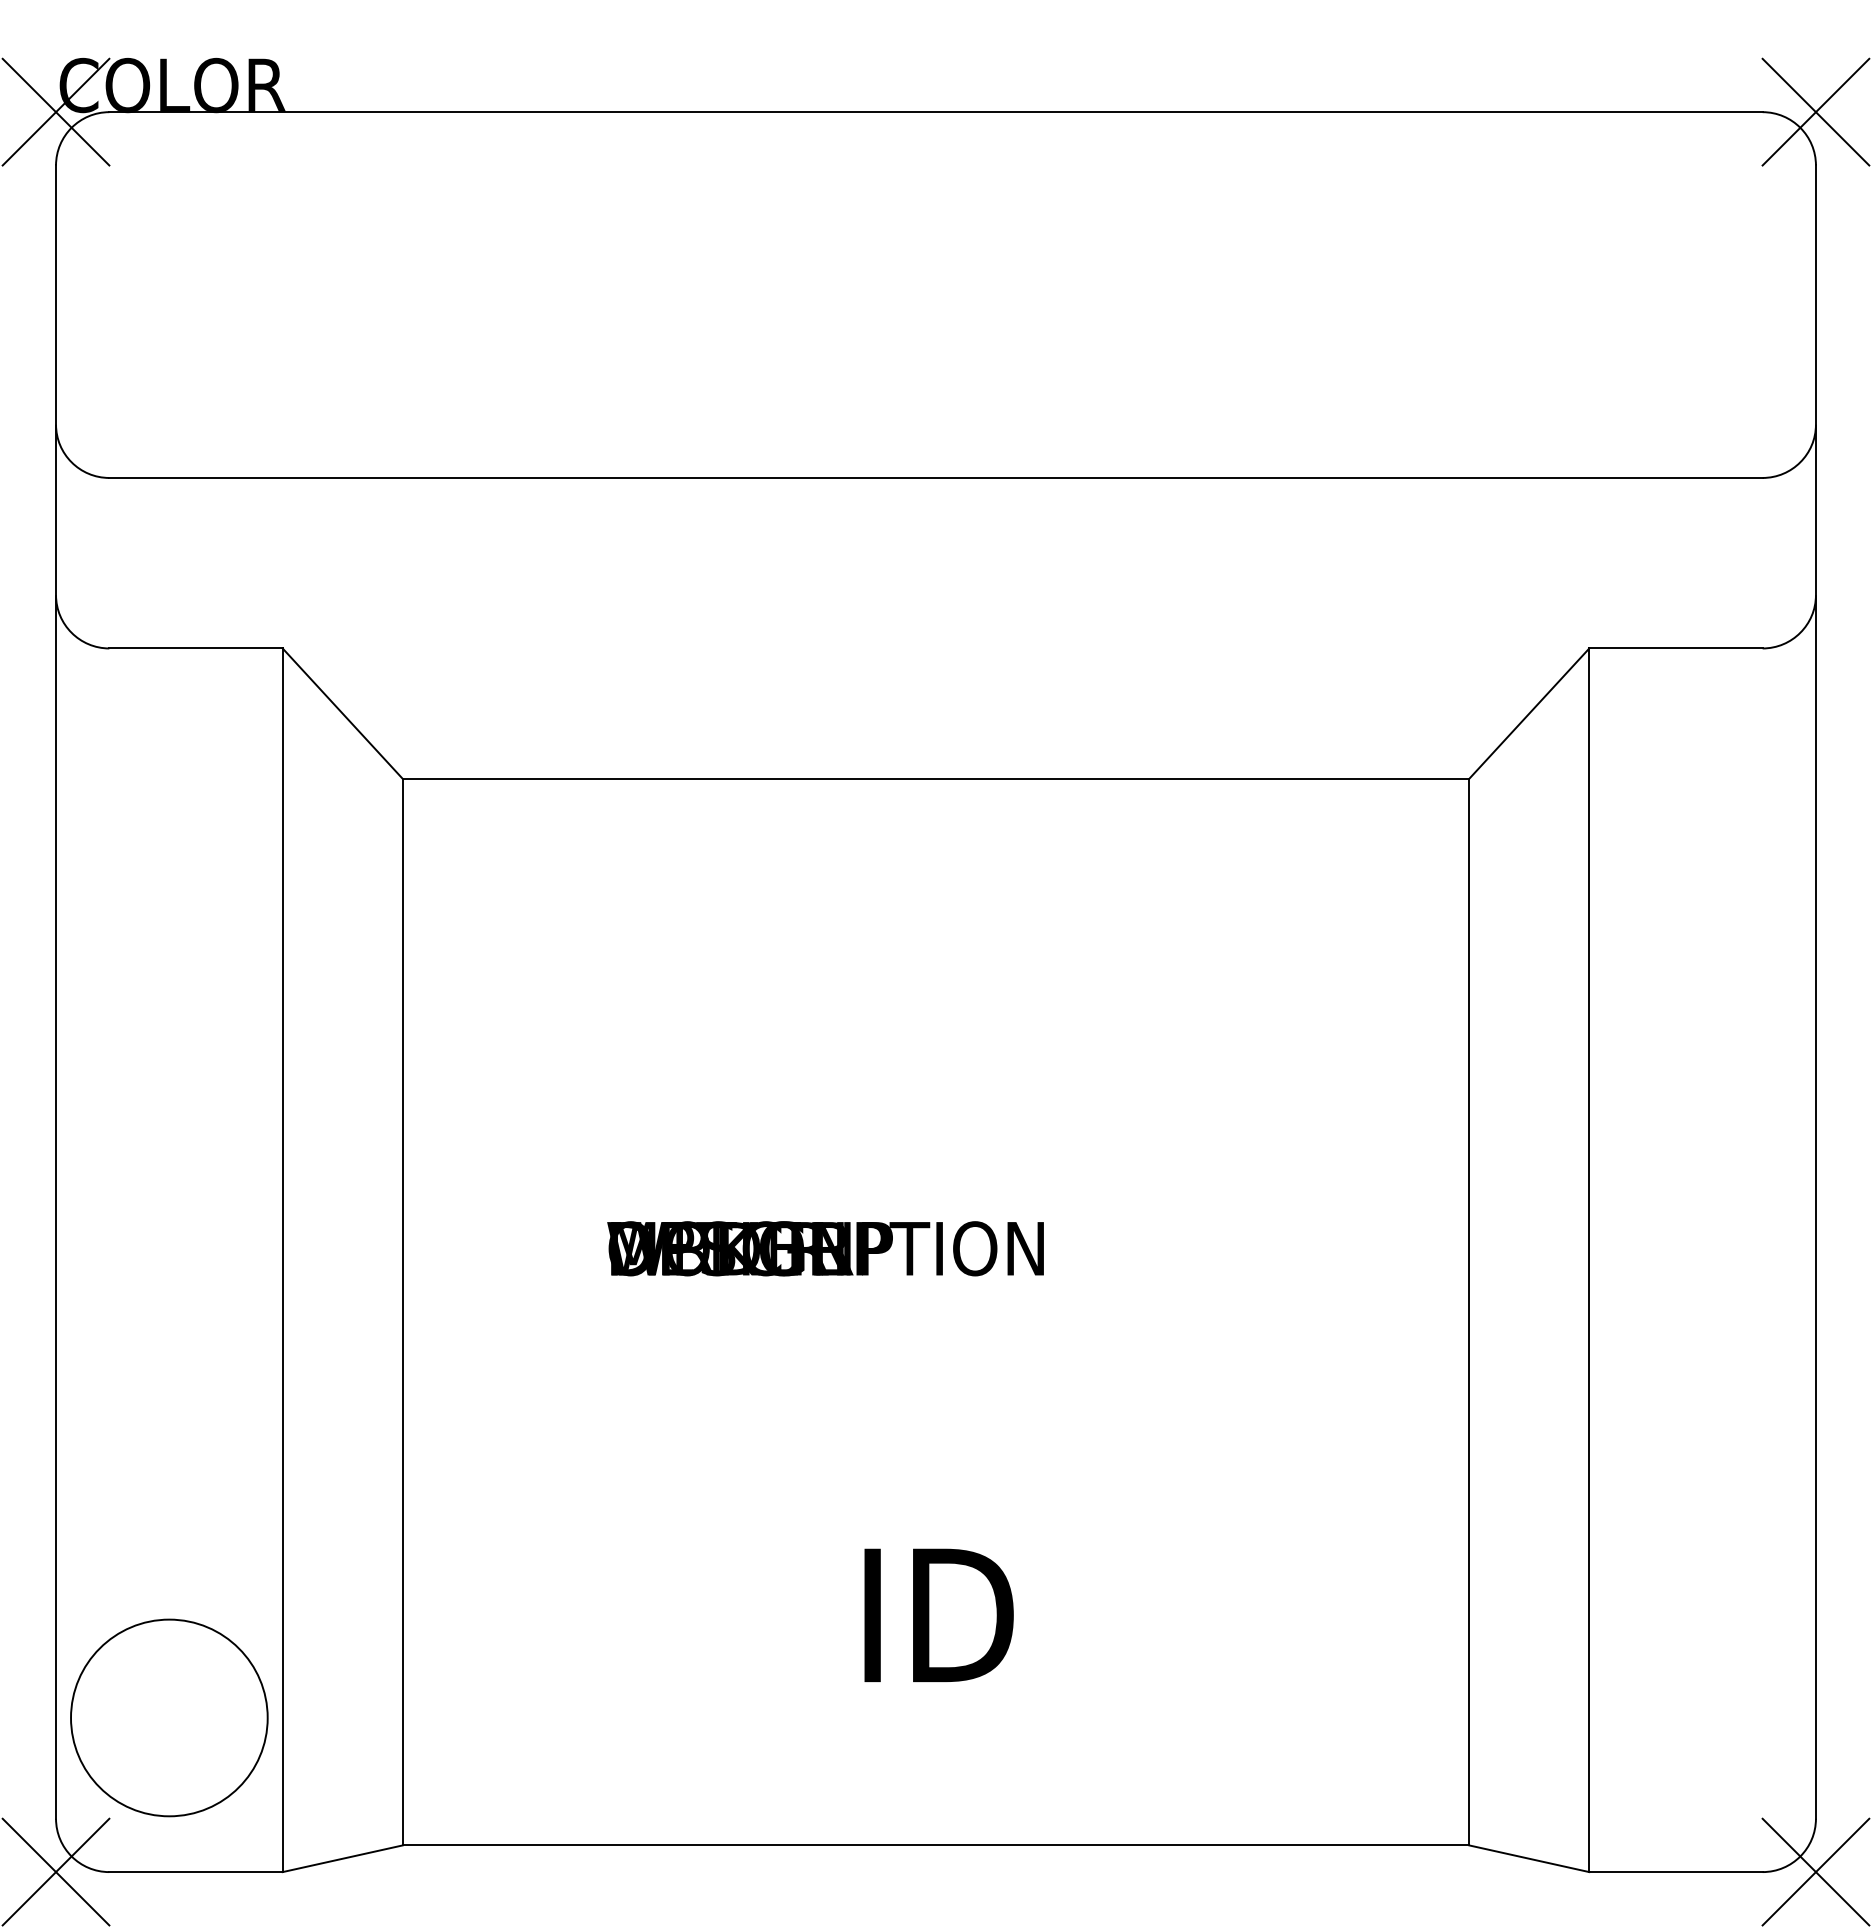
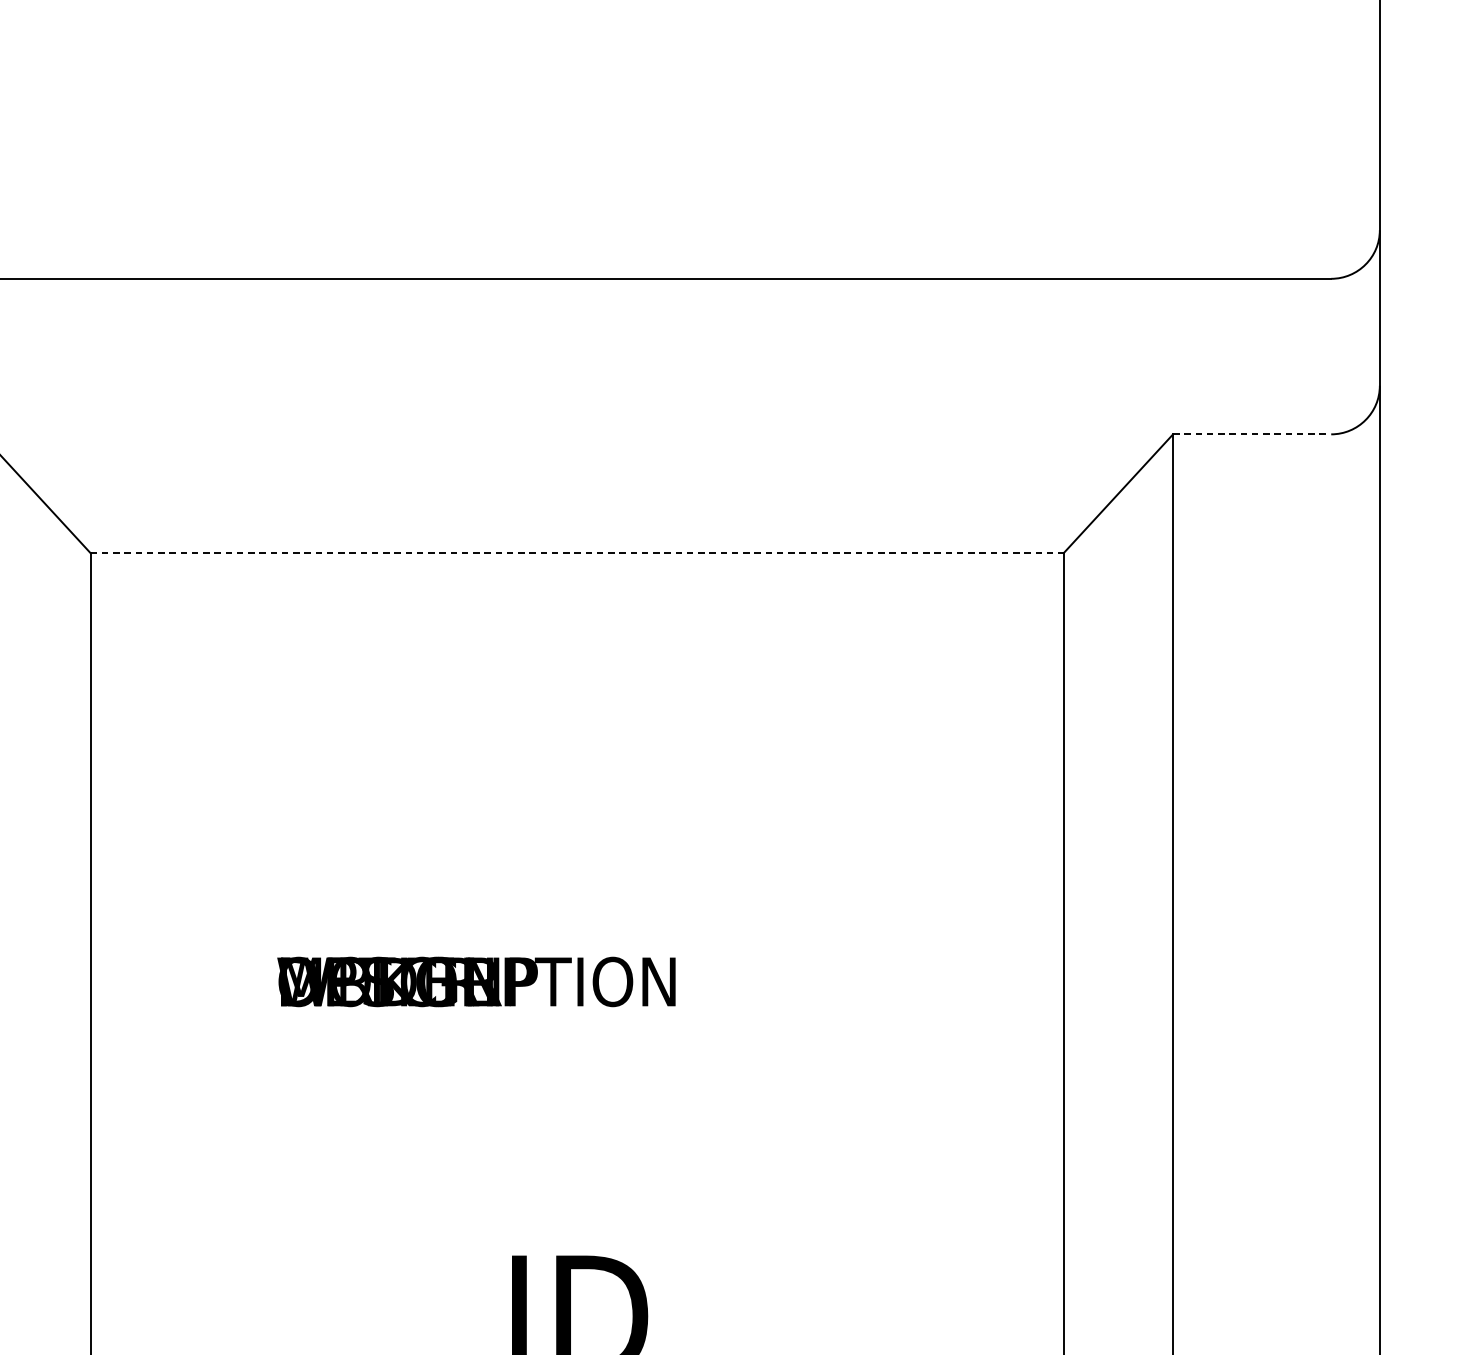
line: (1675, 648) -> (1251, 434), solid -> dashed
line: (936, 778) -> (577, 552), solid -> dashed

